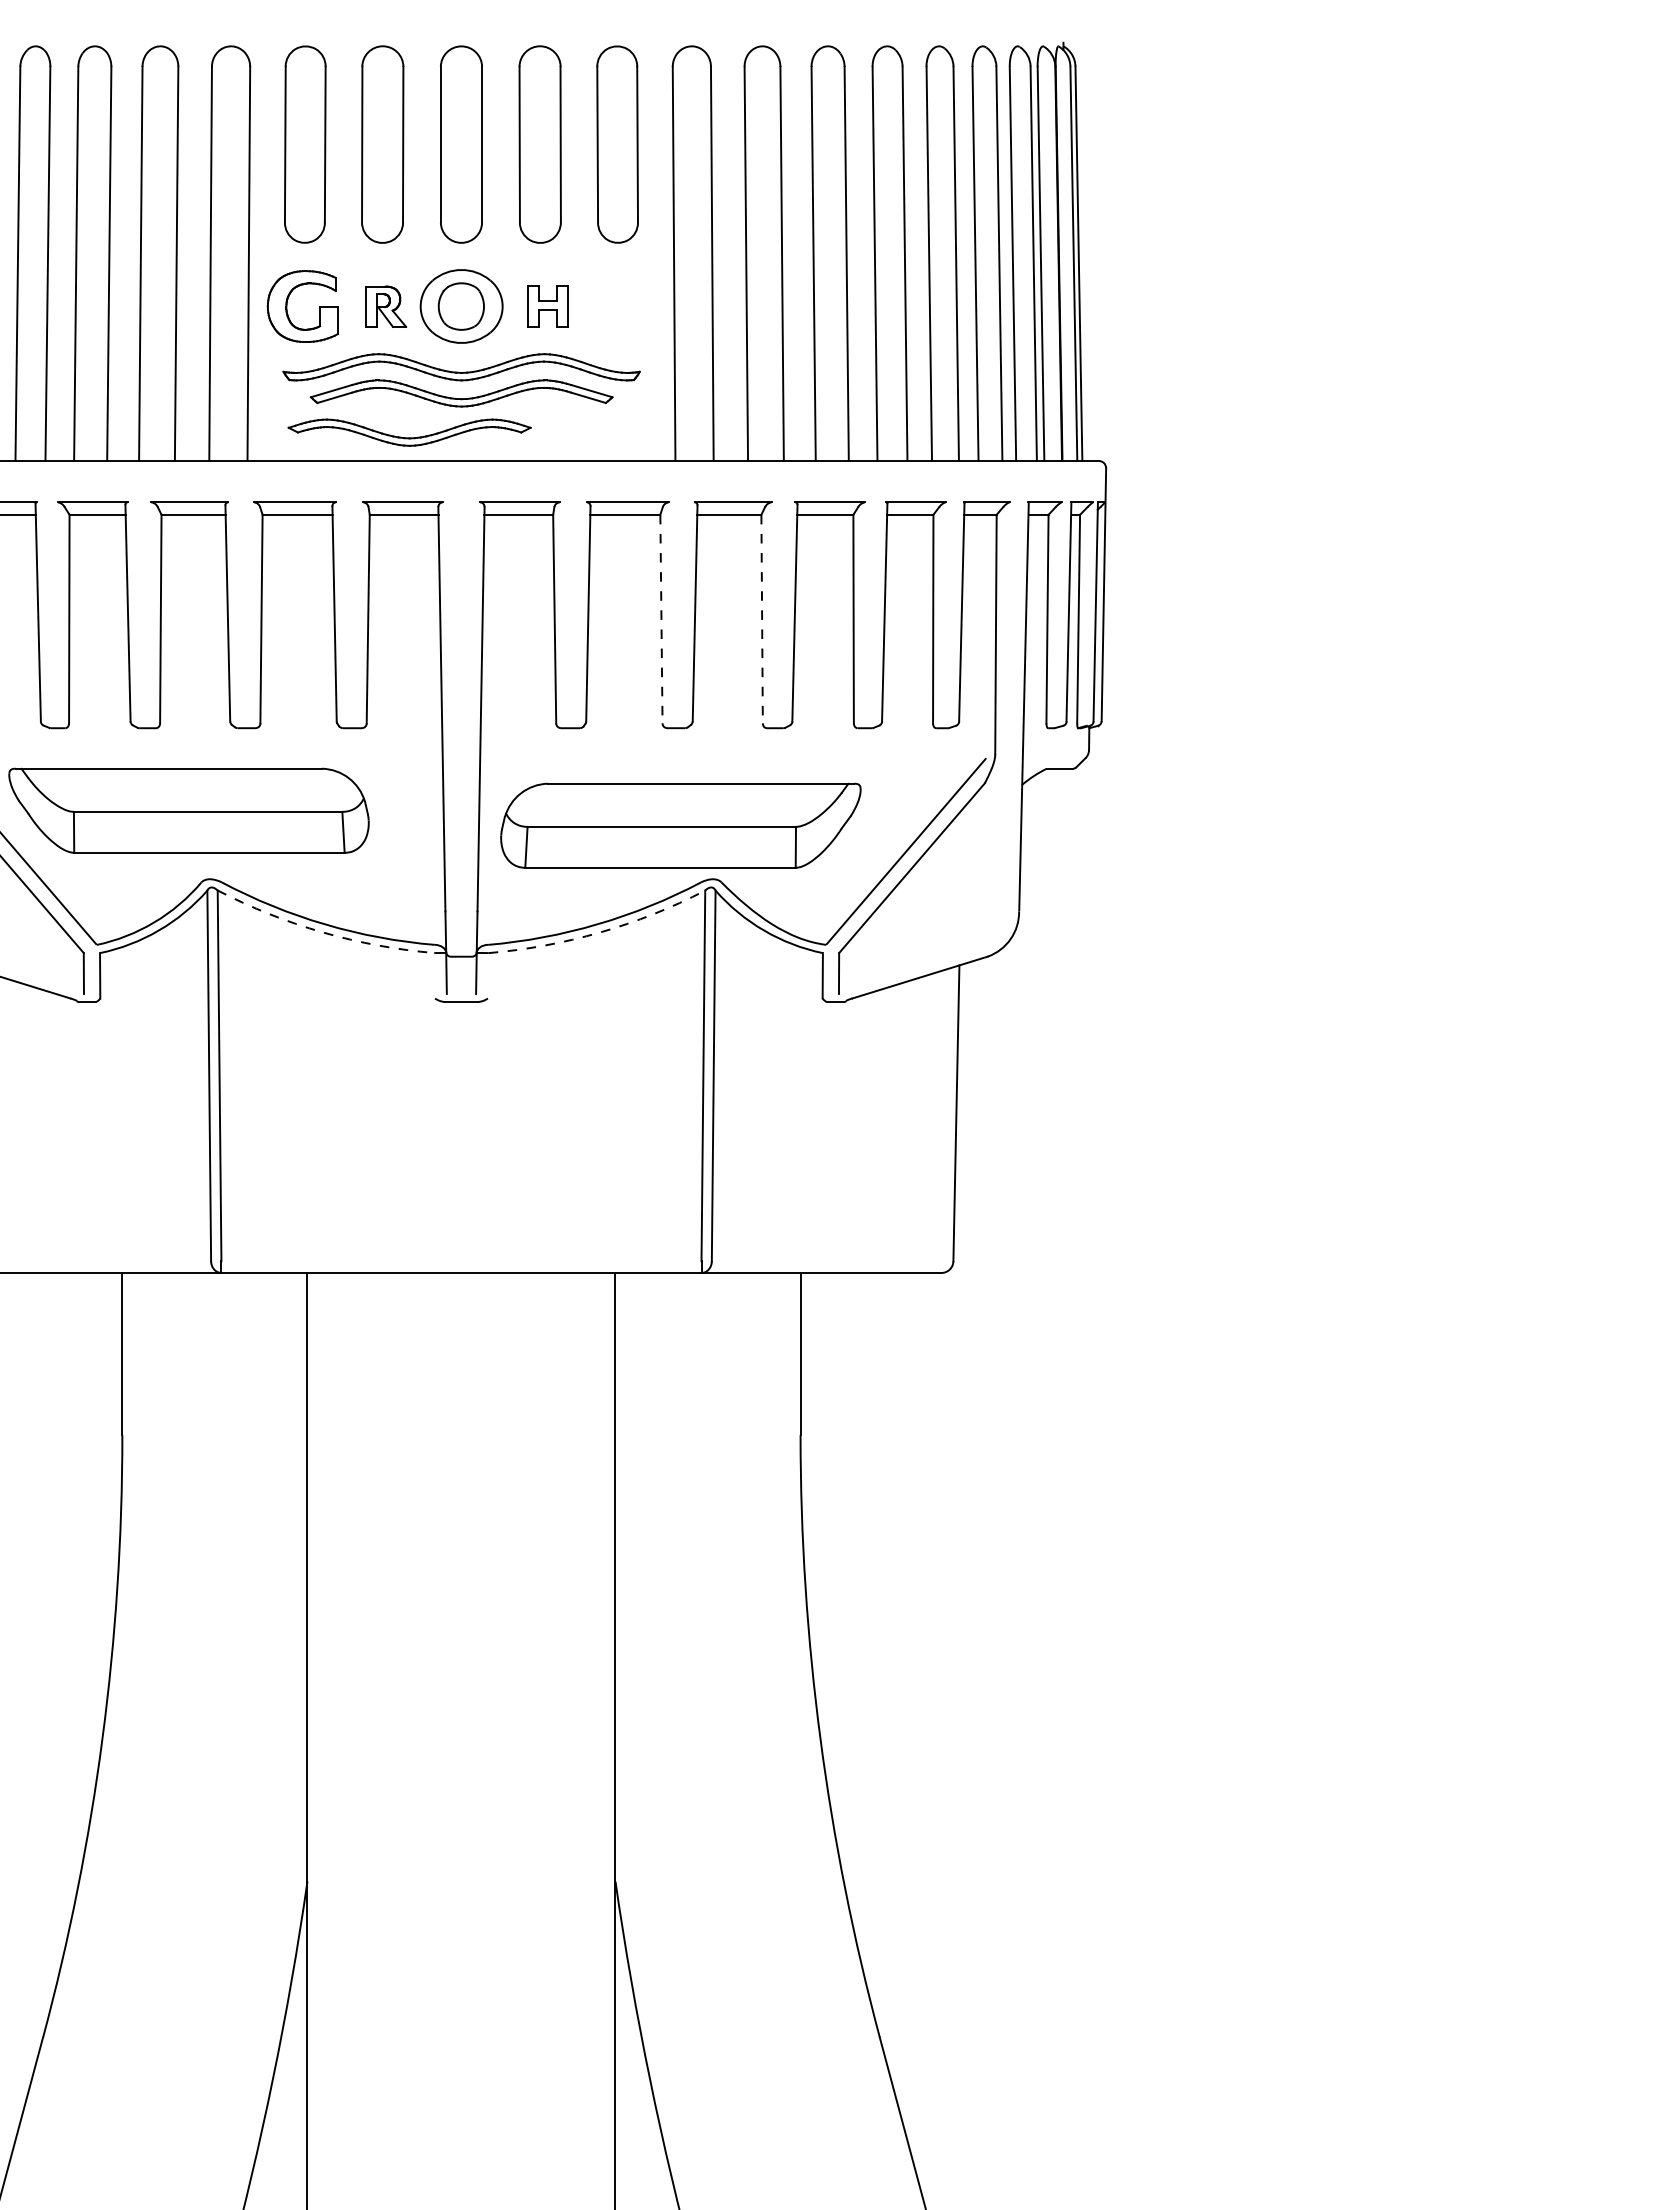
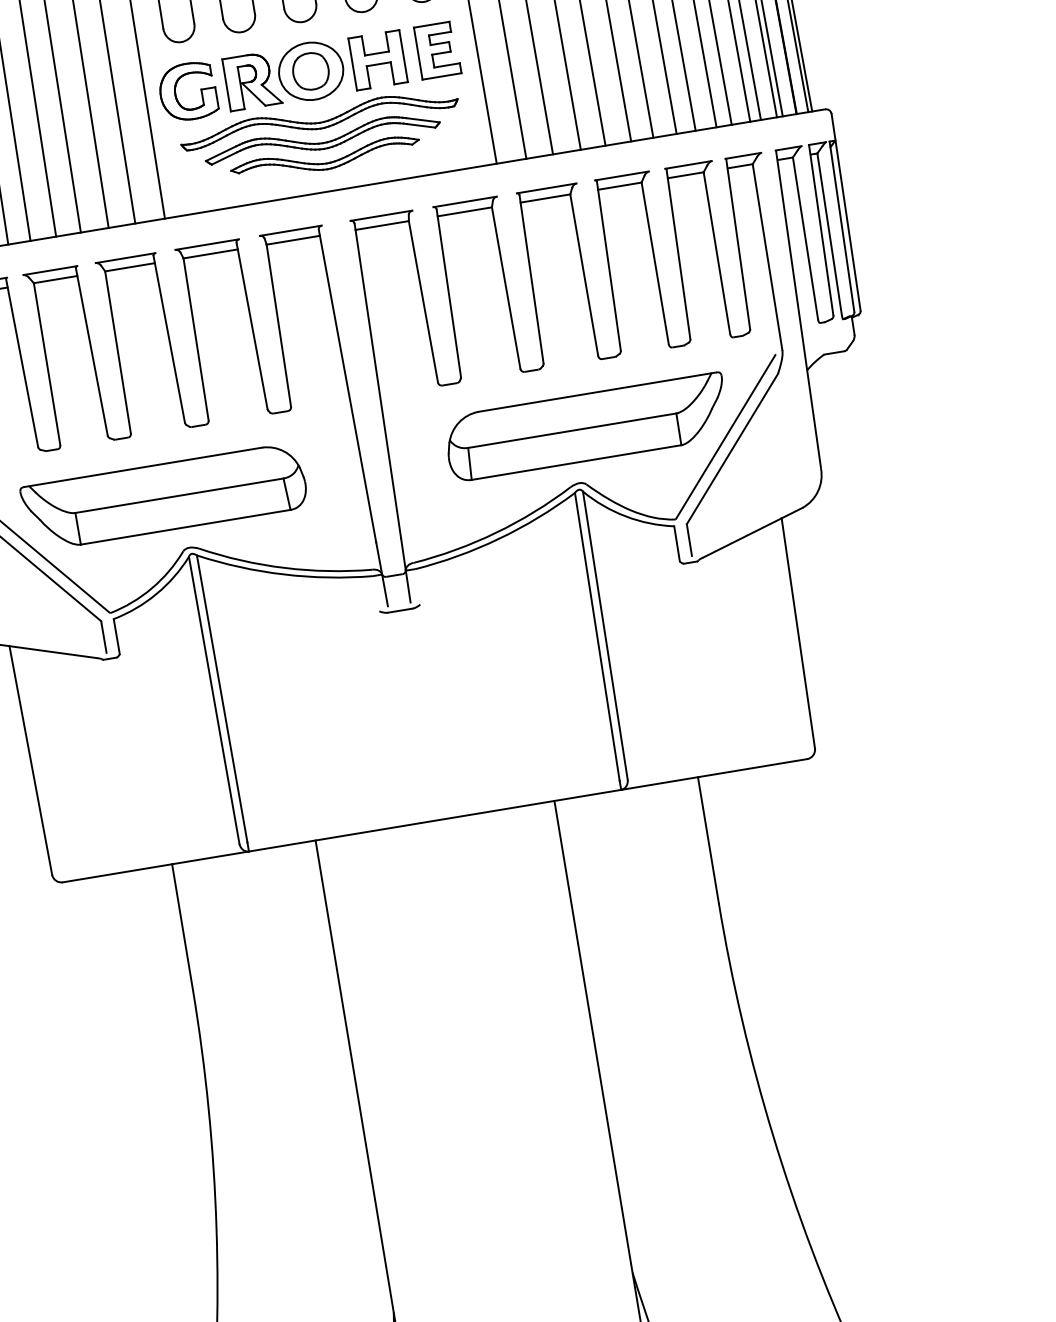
part: (386, 306) -> (252, 80), size x1.67
part: (547, 306) -> (377, 60), size x1.67
part: (624, 306) -> (437, 50), added
part: (409, 432) -> (325, 158), moved
line: (661, 619) -> (506, 288), dashed -> solid
line: (762, 619) -> (584, 275), dashed -> solid
part: (680, 825) -> (586, 427), moved
arc: (322, 932) -> (283, 574), dashed -> solid
arc: (600, 932) -> (499, 538), dashed -> solid

